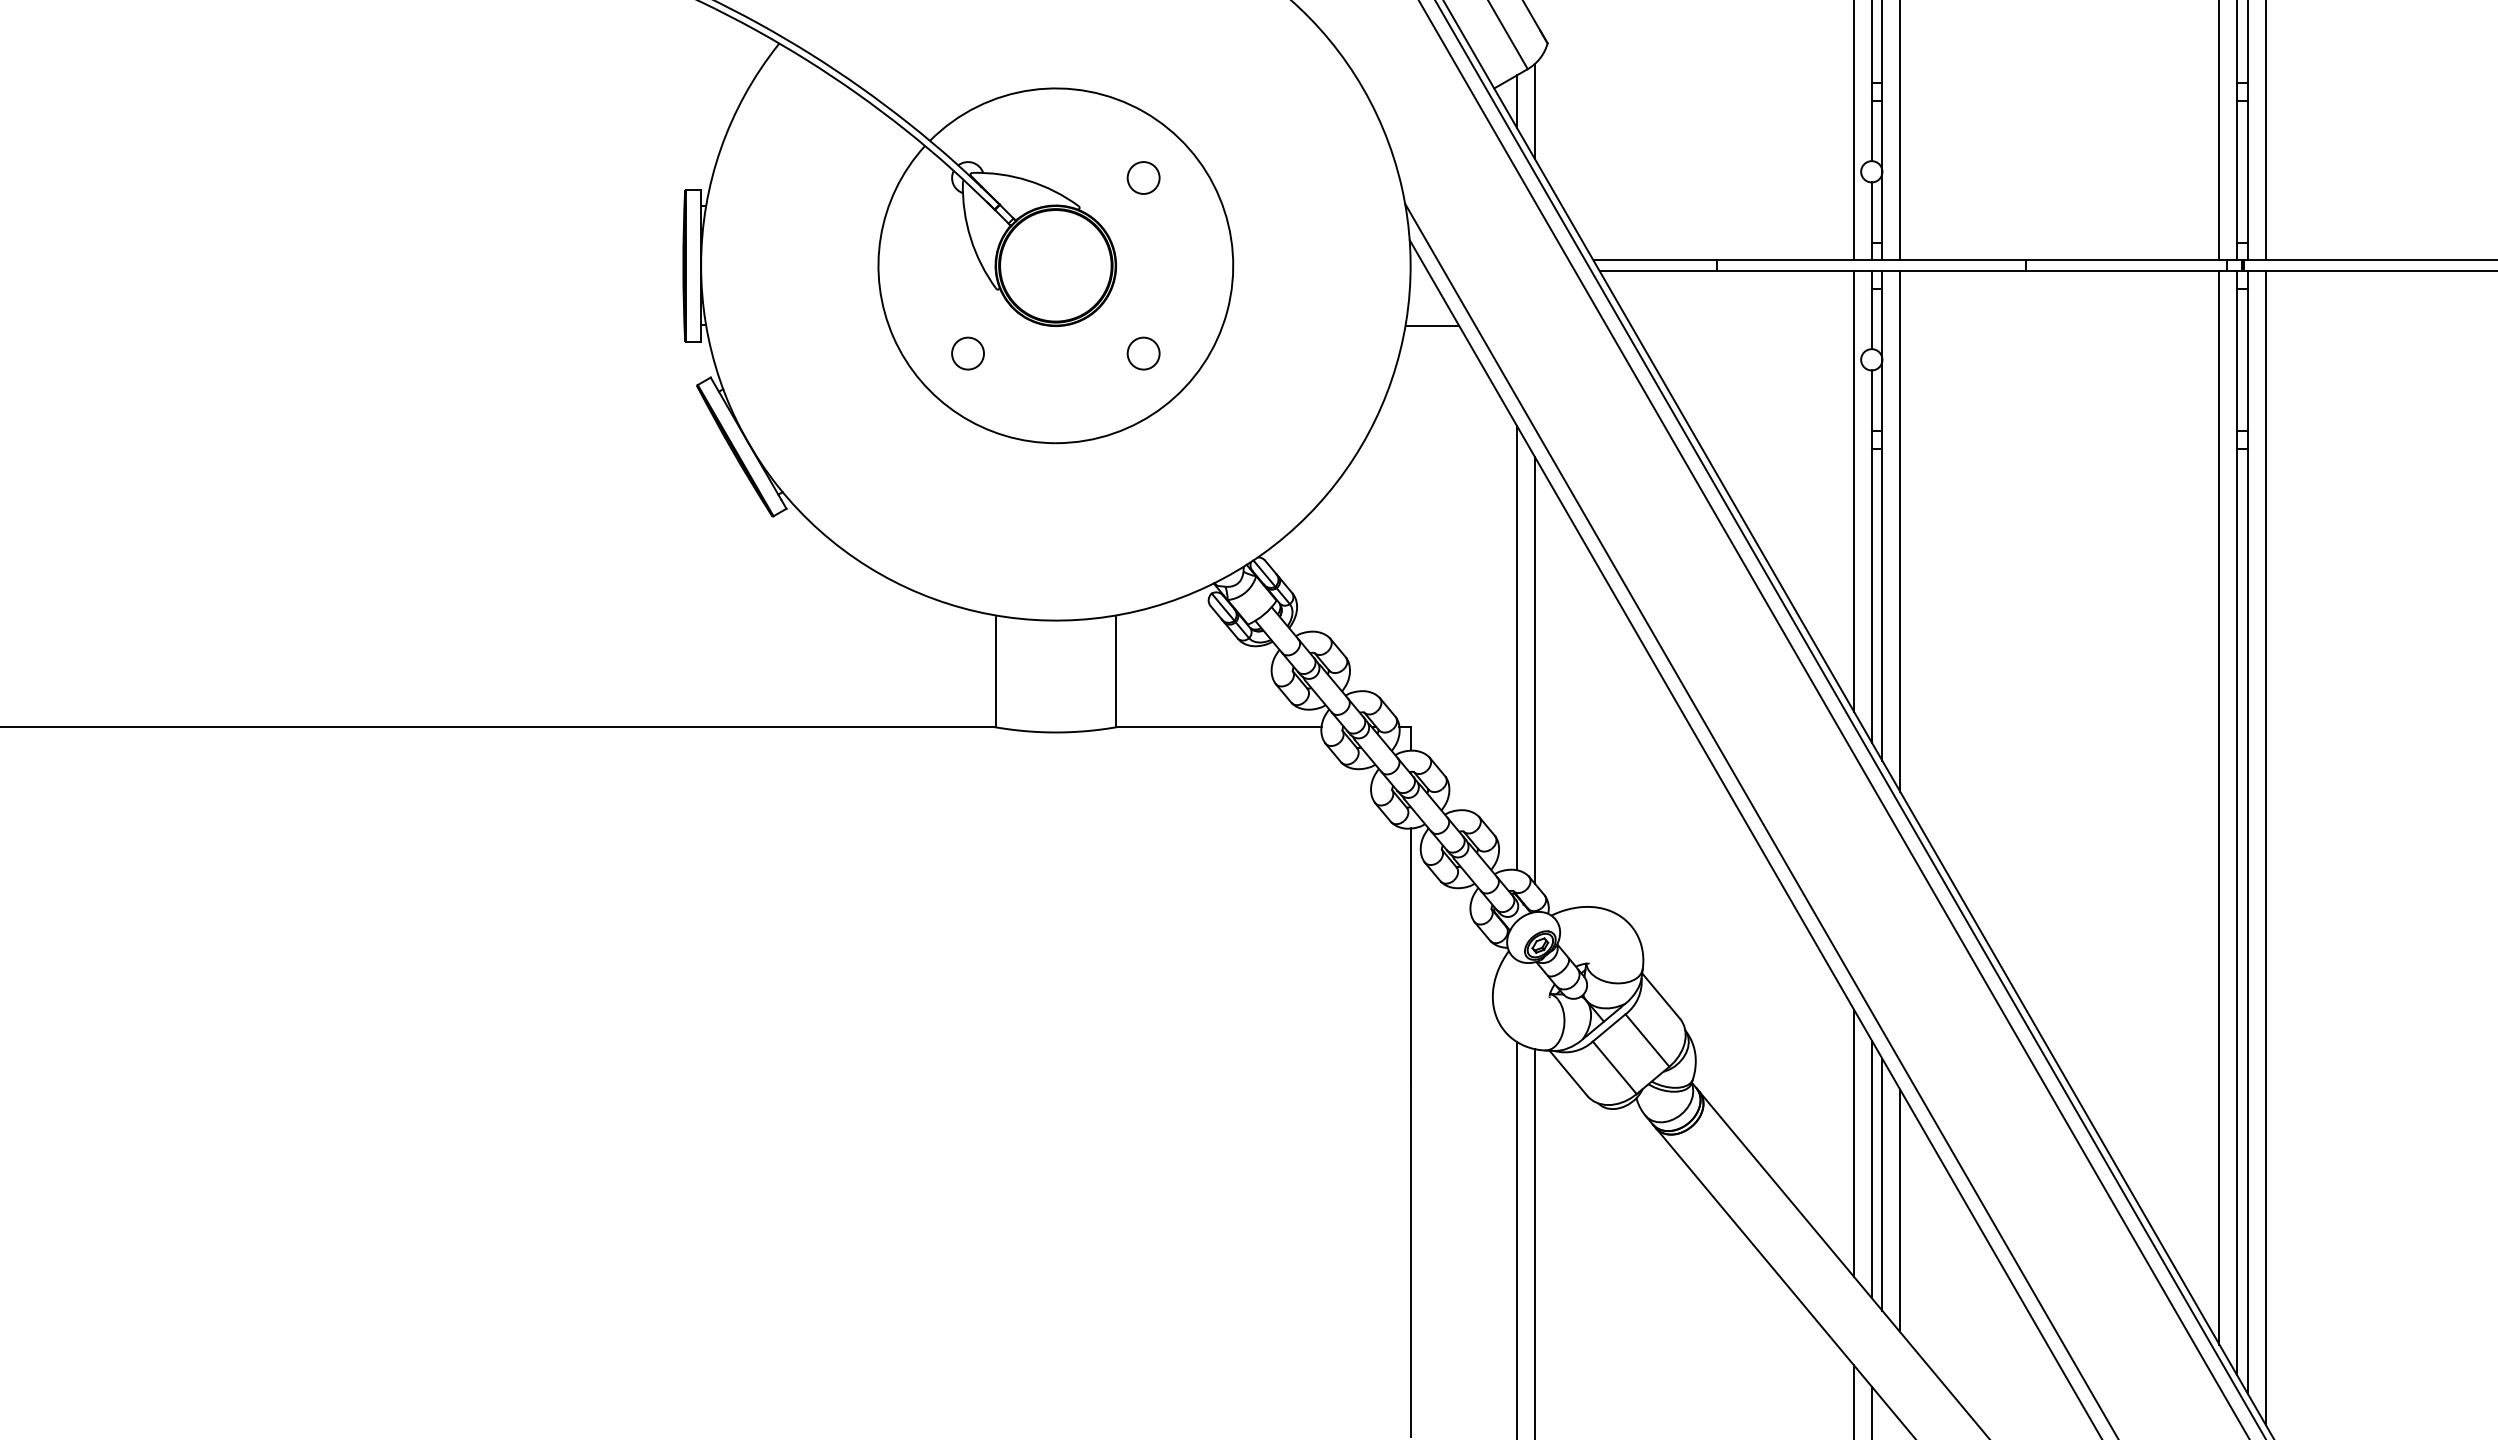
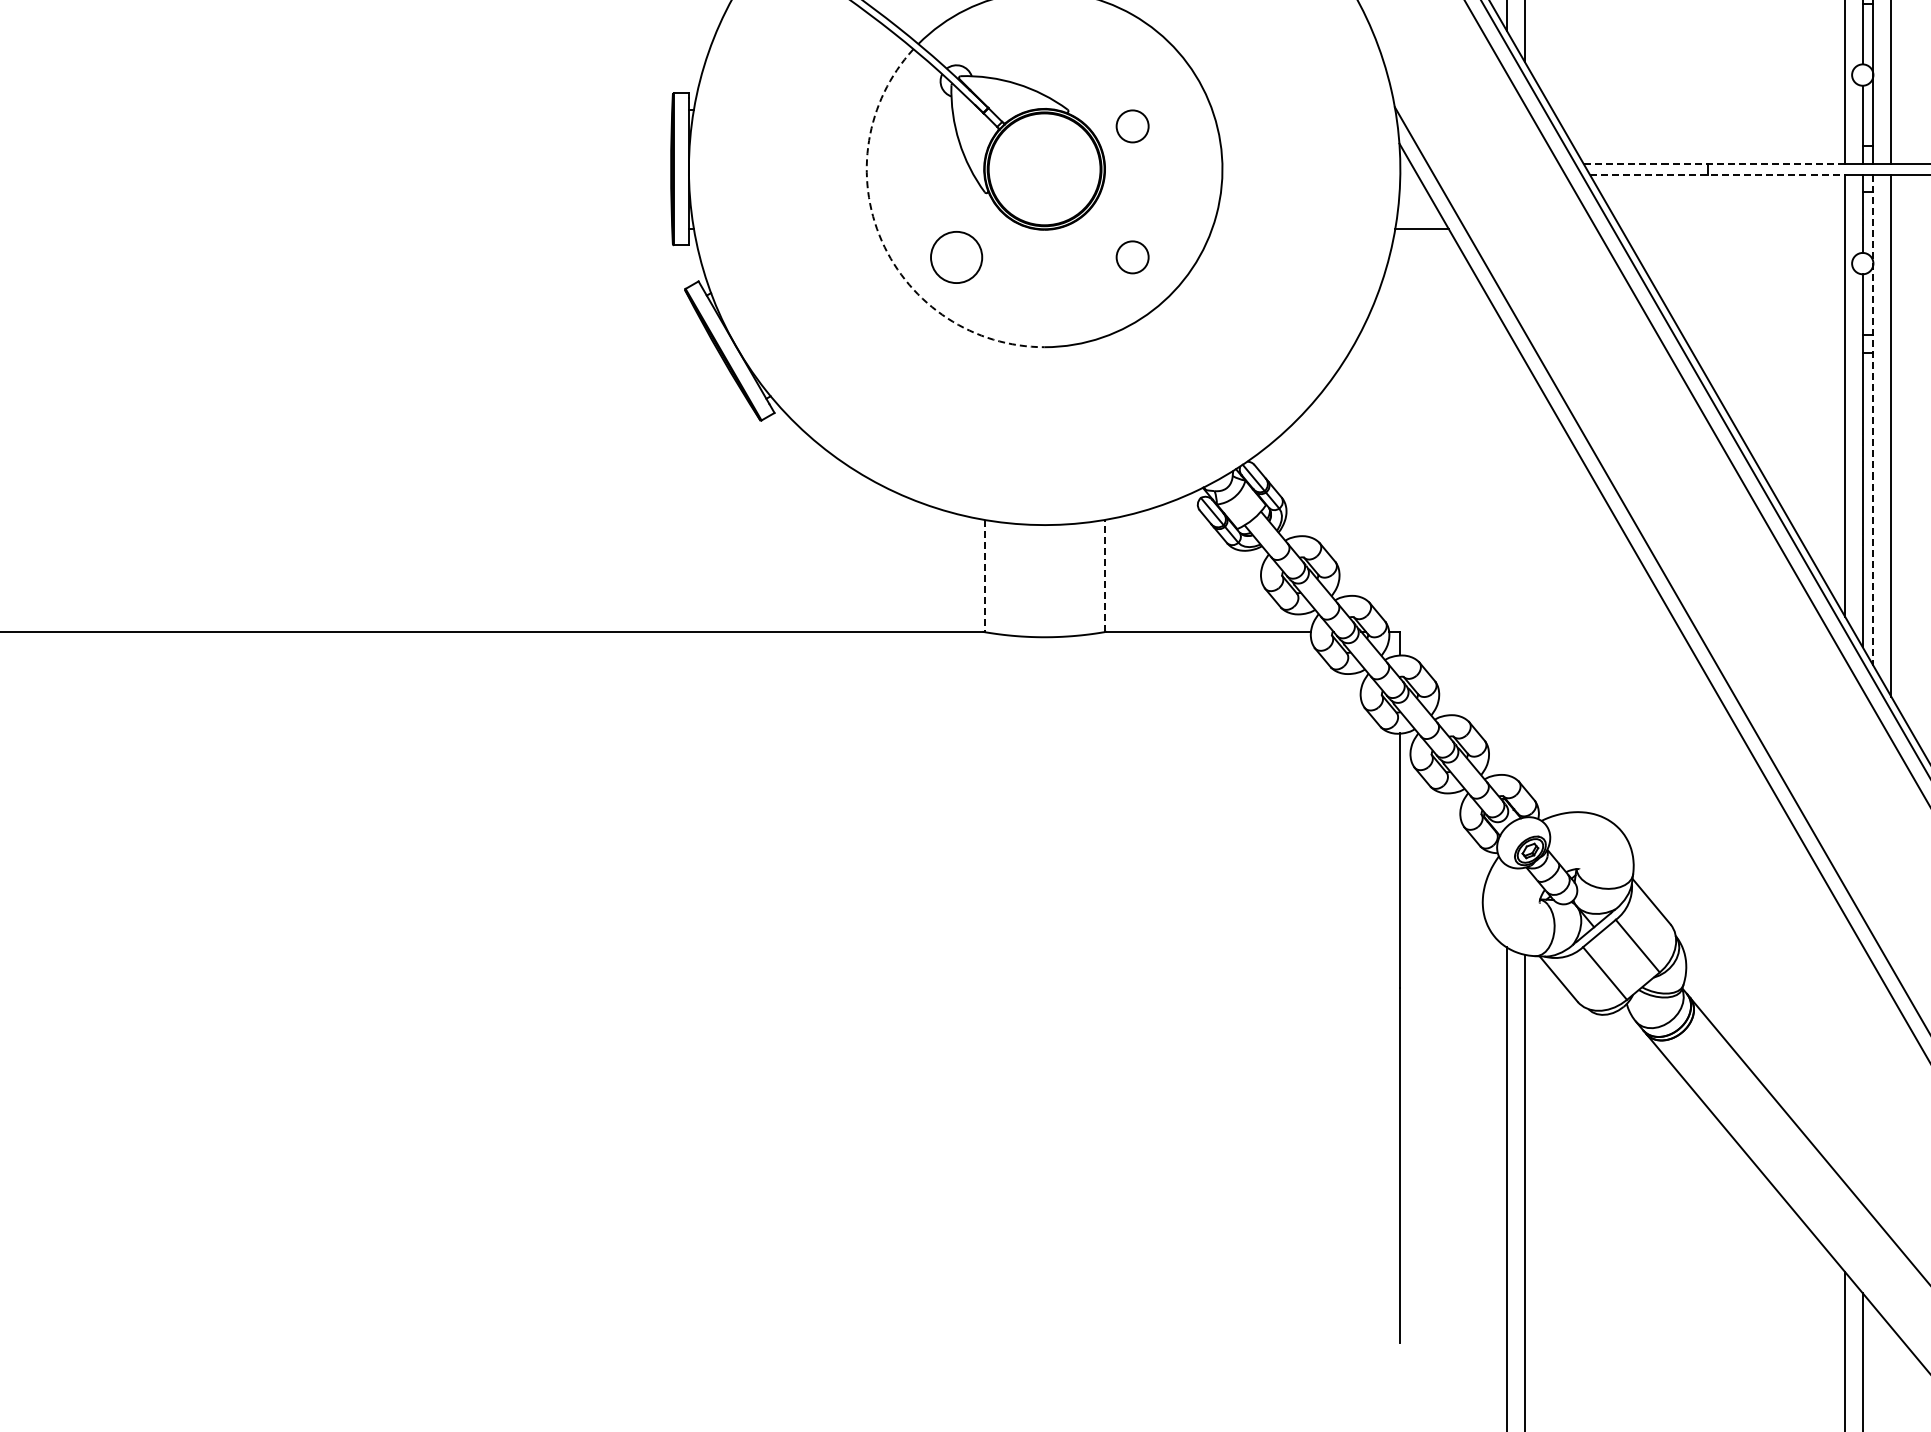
circle: (1143, 177) -> (1132, 125), moved
line: (1723, 260) -> (1714, 164), solid -> dashed
line: (1727, 271) -> (1718, 175), solid -> dashed
arc: (893, 337) -> (881, 241), solid -> dashed
circle: (967, 353) -> (956, 257), size x1.6
line: (1882, 516) -> (1873, 420), solid -> dashed
line: (1517, 648) -> (1507, 553), removed
line: (1534, 669) -> (1524, 574), removed
line: (996, 671) -> (985, 576), solid -> dashed
line: (1115, 671) -> (1104, 576), solid -> dashed
line: (1854, 1142) -> (1845, 1048), removed
line: (1871, 1169) -> (1862, 1075), removed
line: (1882, 1184) -> (1873, 1090), removed
line: (1900, 1210) -> (1891, 1116), removed

